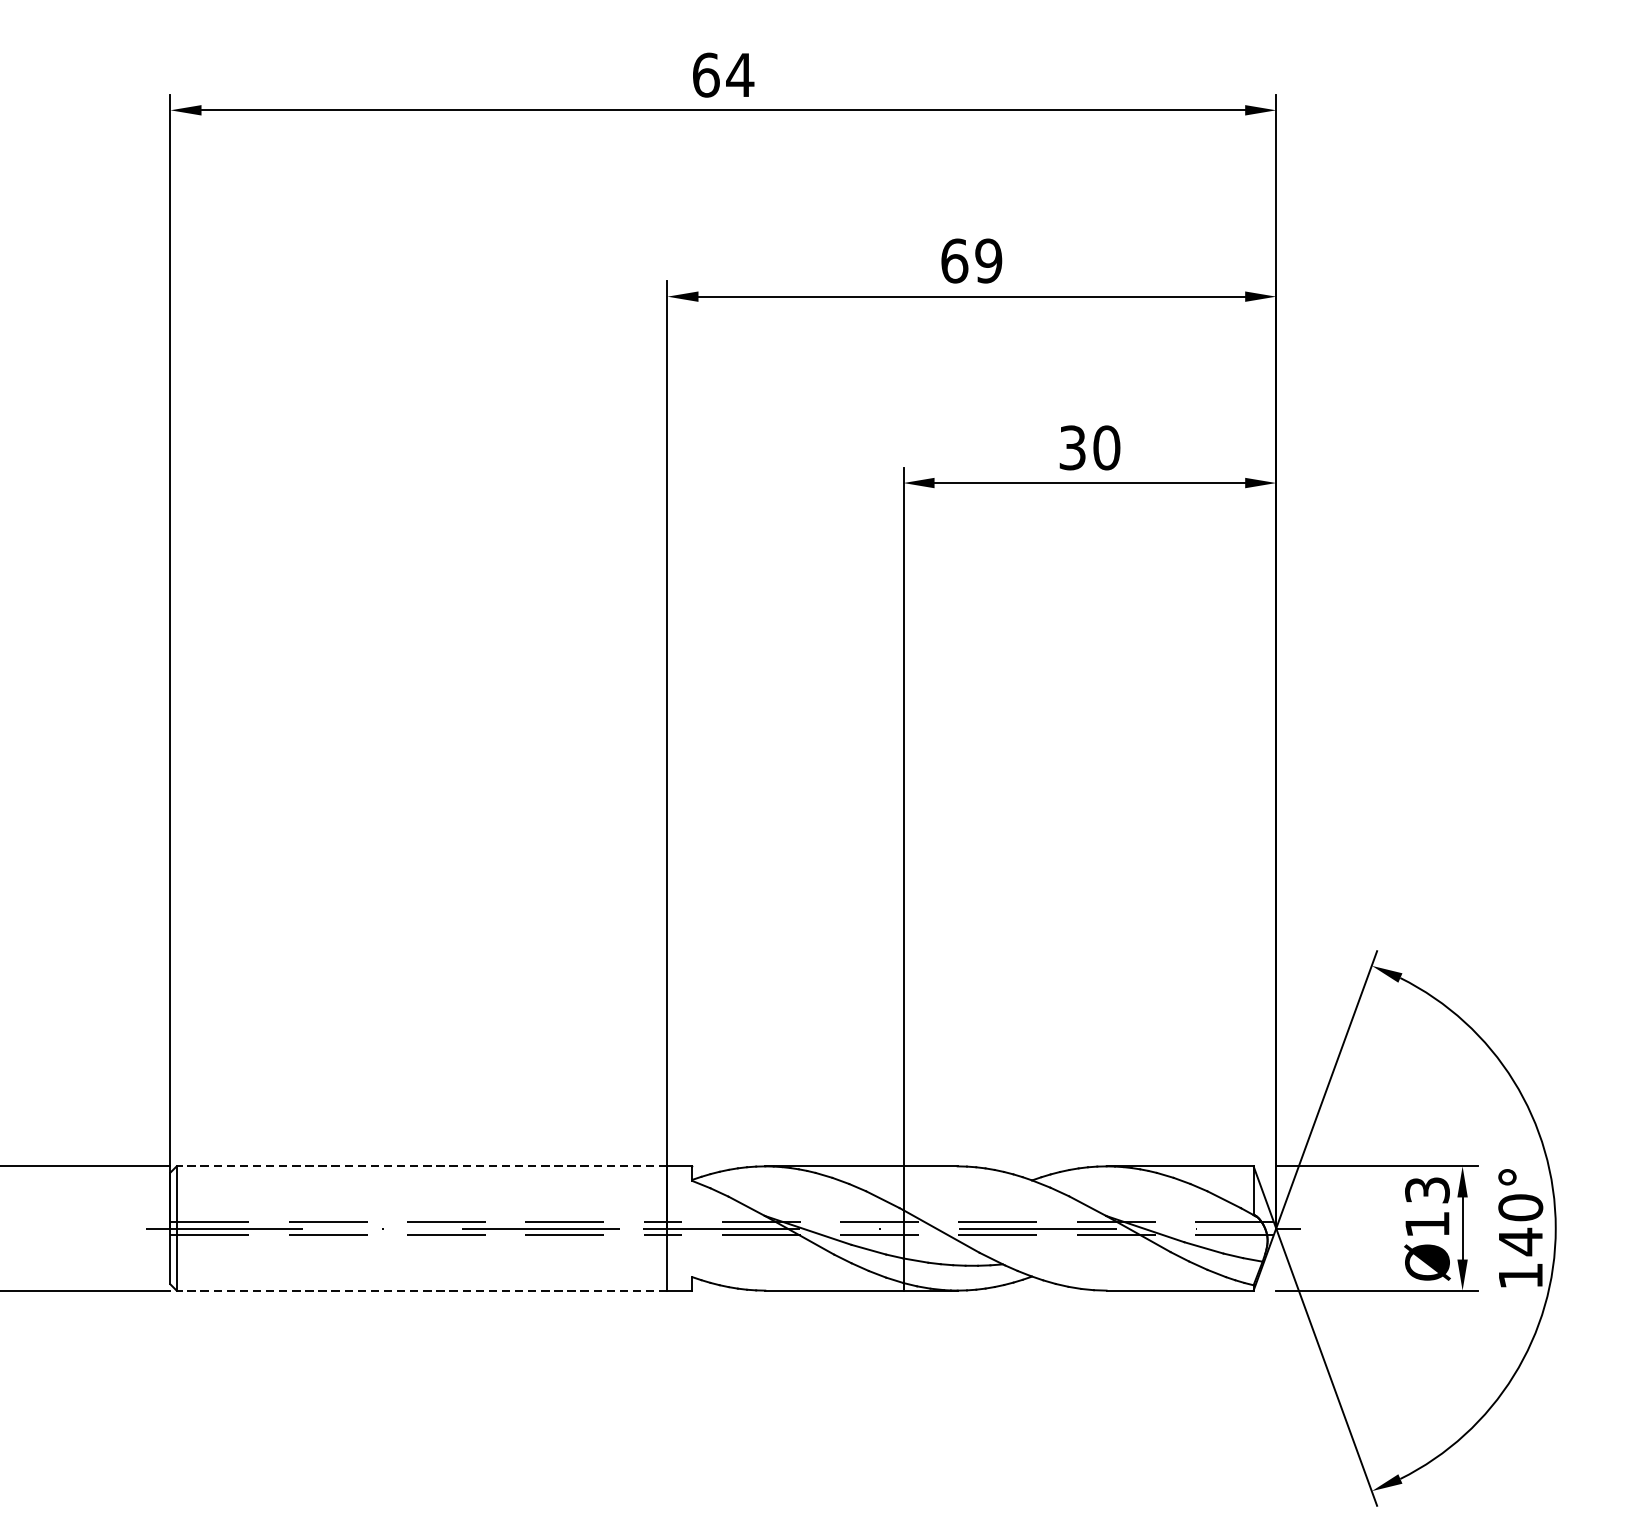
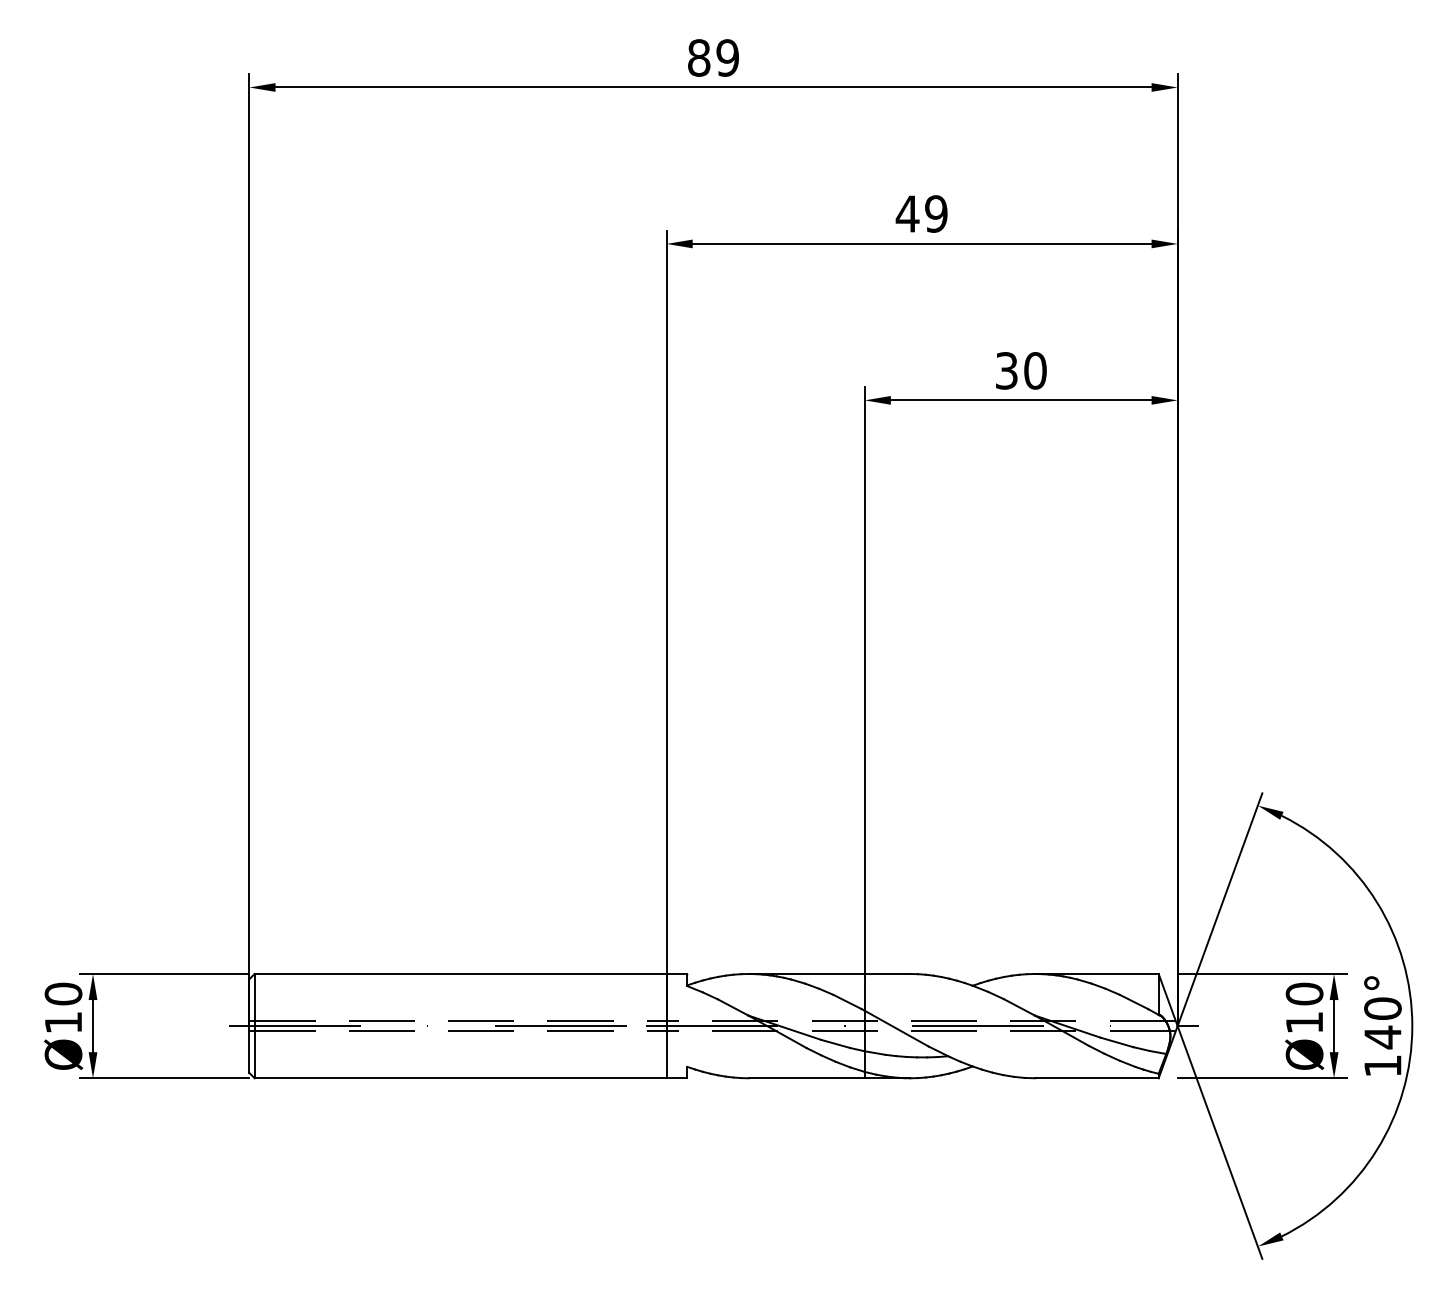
text: (723, 74) -> (713, 57), 64 -> 89
text: (954, 260) -> (907, 213), 69 -> 49
line: (421, 1165) -> (460, 973), dashed -> solid
text: (1427, 1189) -> (1304, 993), Ø13 -> Ø10
line: (421, 1290) -> (460, 1078), dashed -> solid

